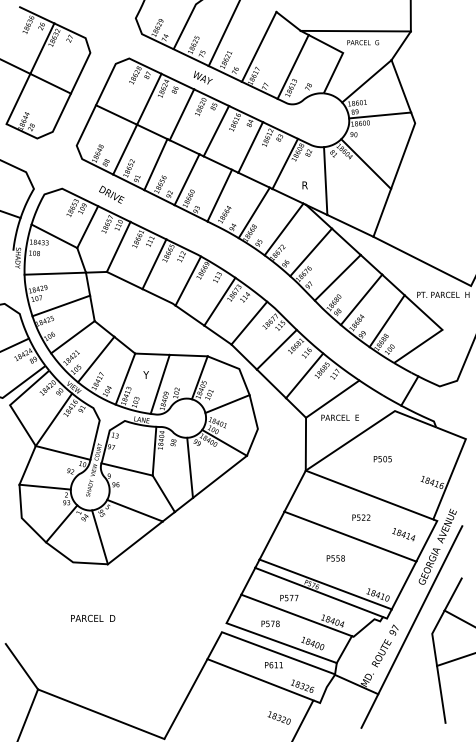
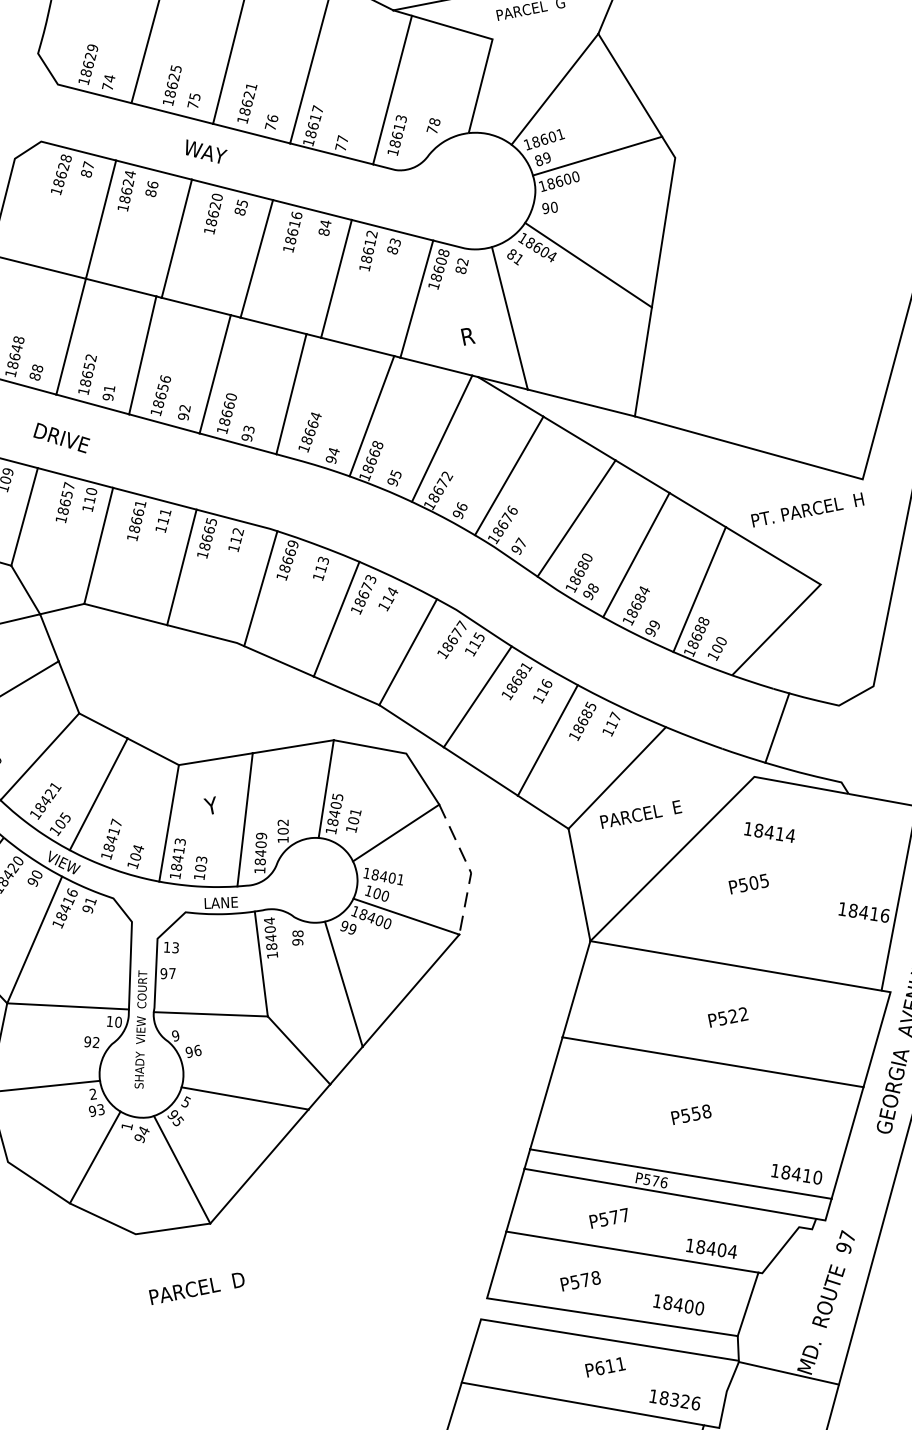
line: (257, 427) -> (469, 870), solid -> dashed
text: (403, 534) -> (768, 832), moved
text: (93, 617) -> (197, 1286), moved

